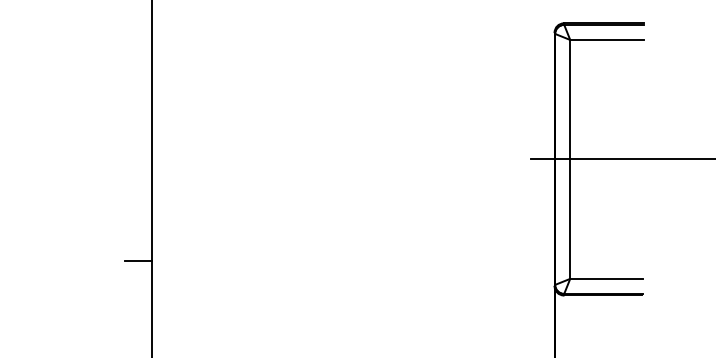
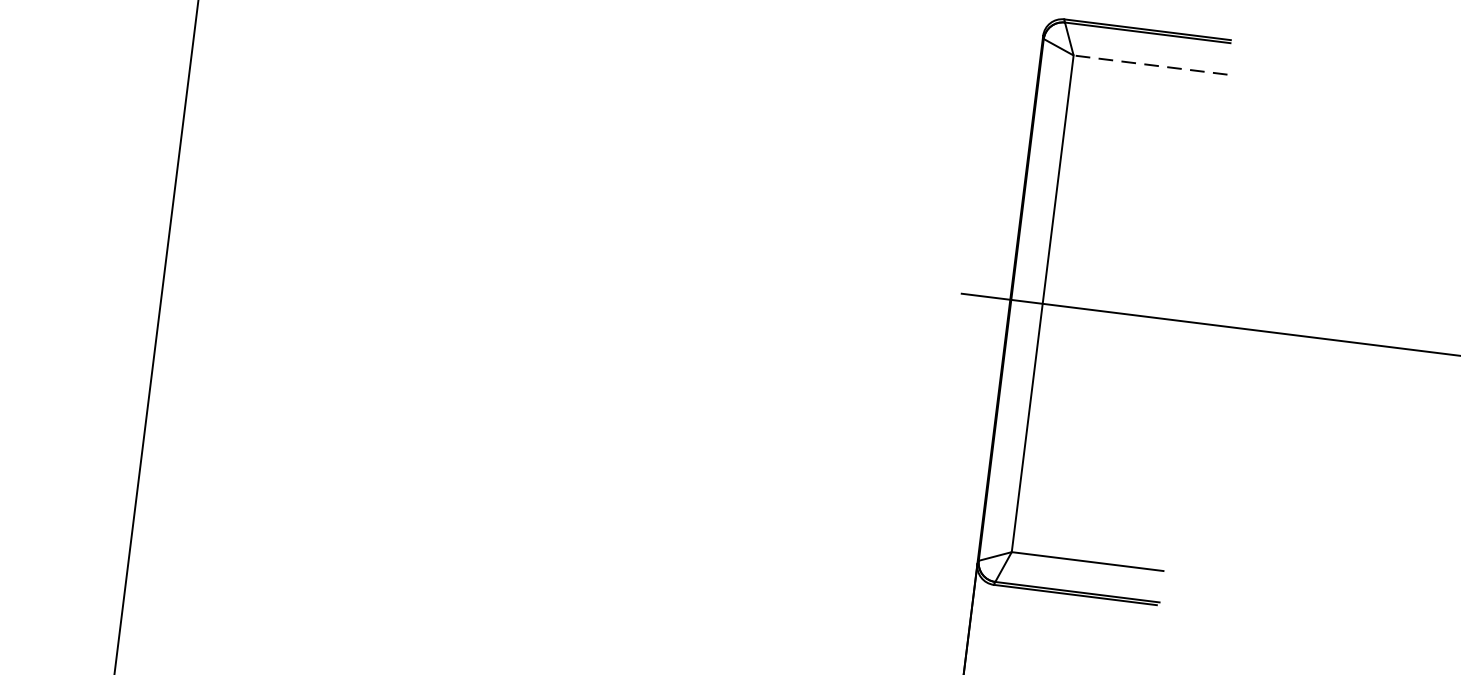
line: (607, 39) -> (1151, 64), solid -> dashed
line: (138, 260) -> (118, 402), removed

